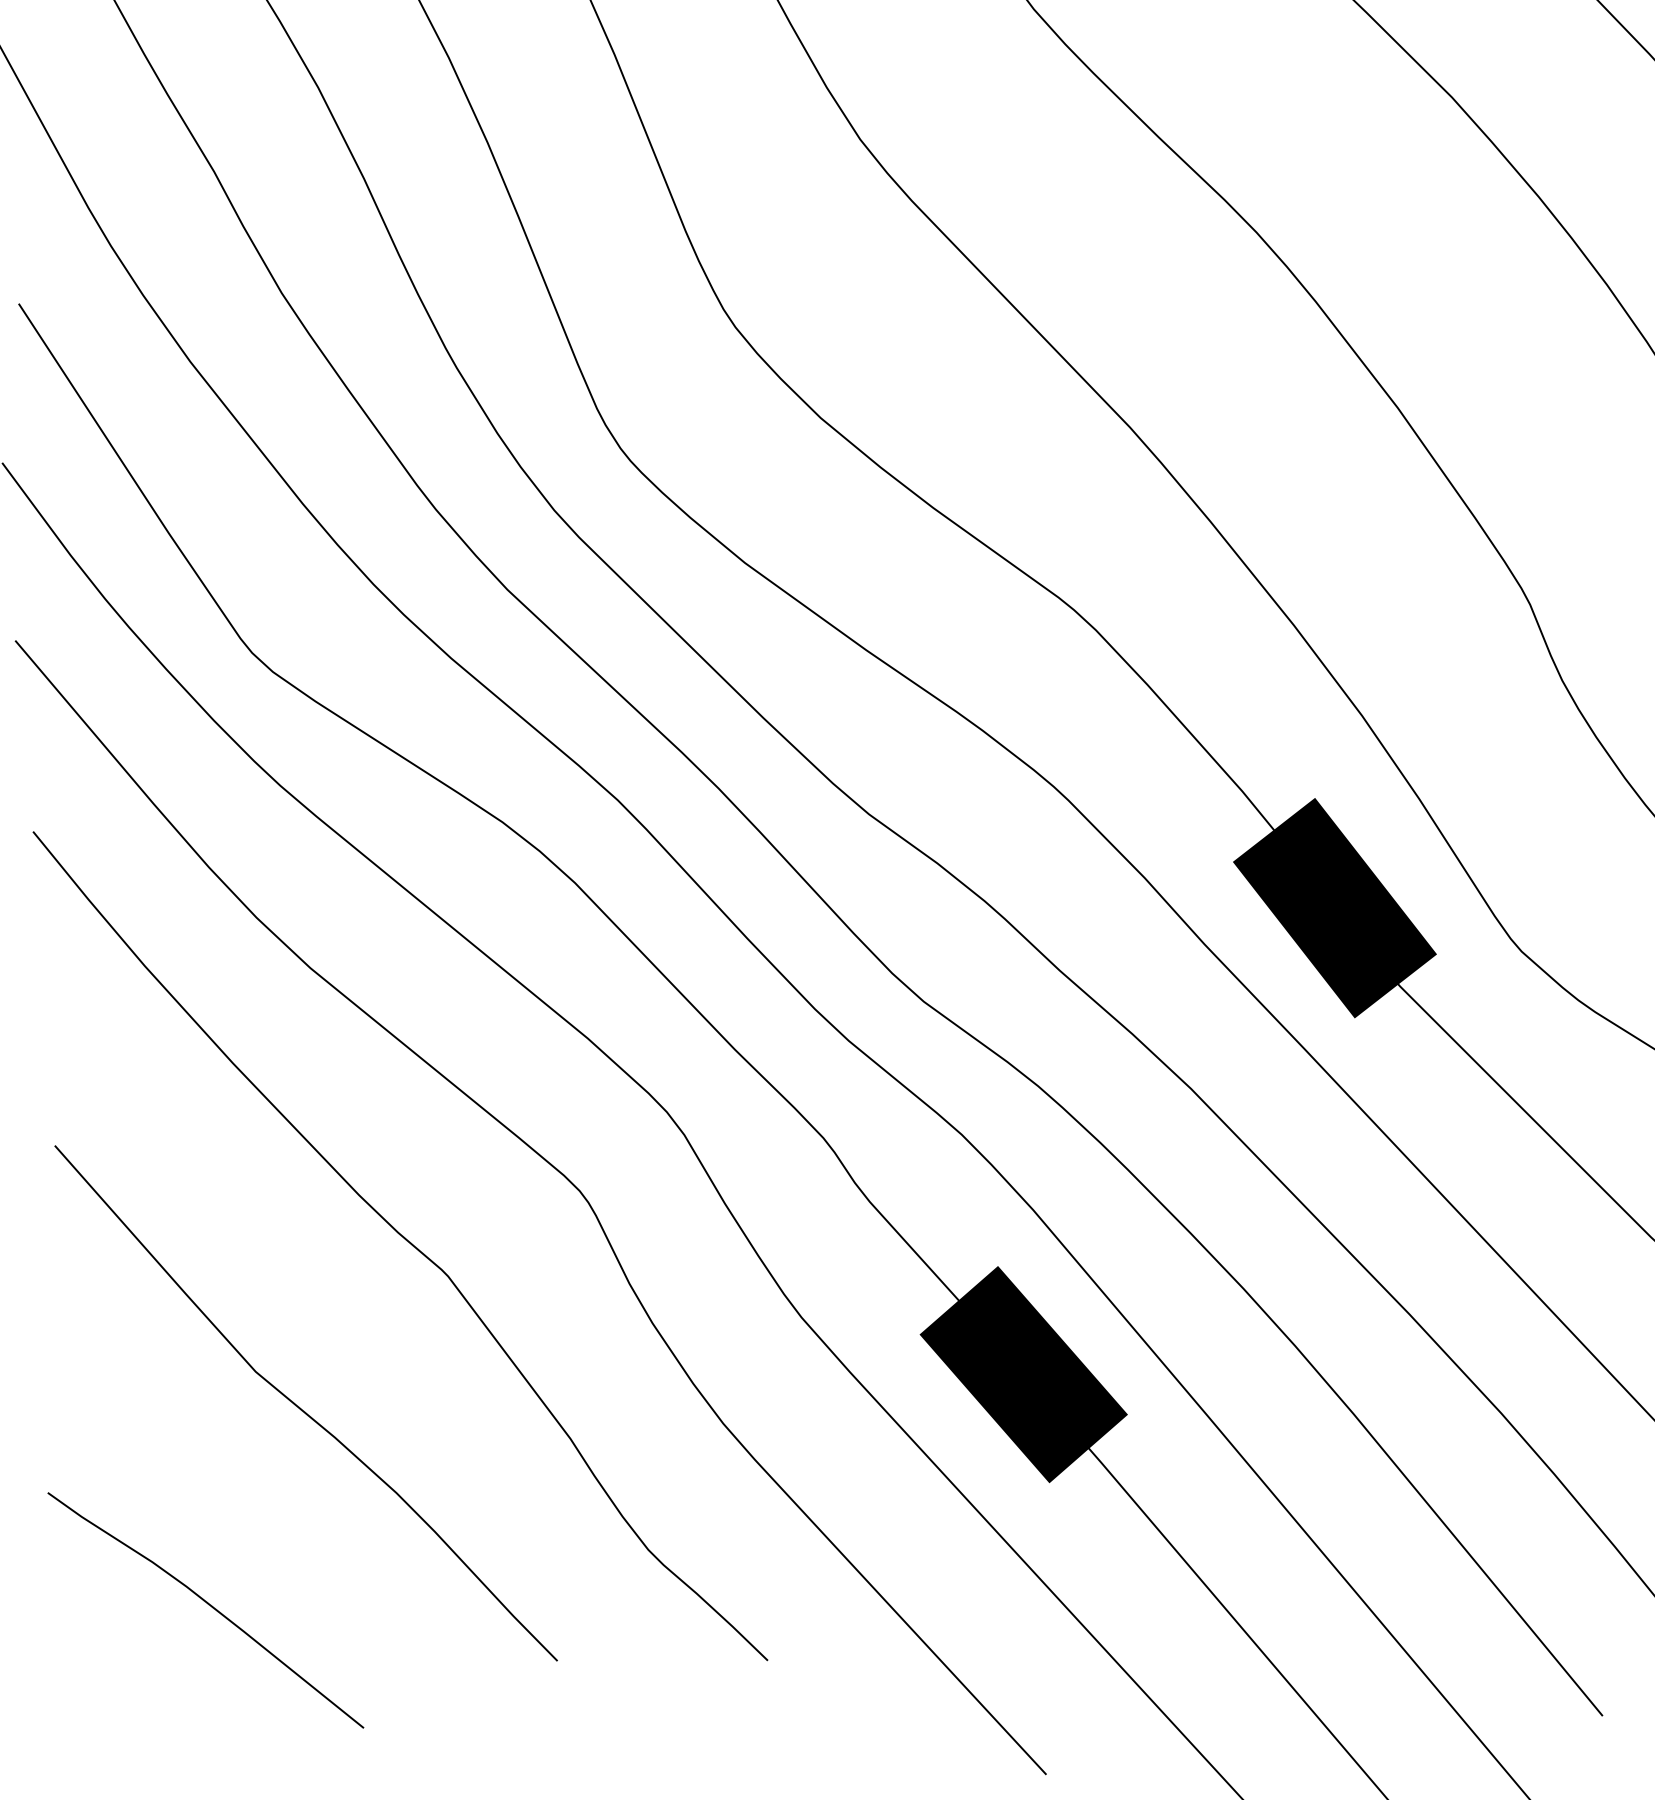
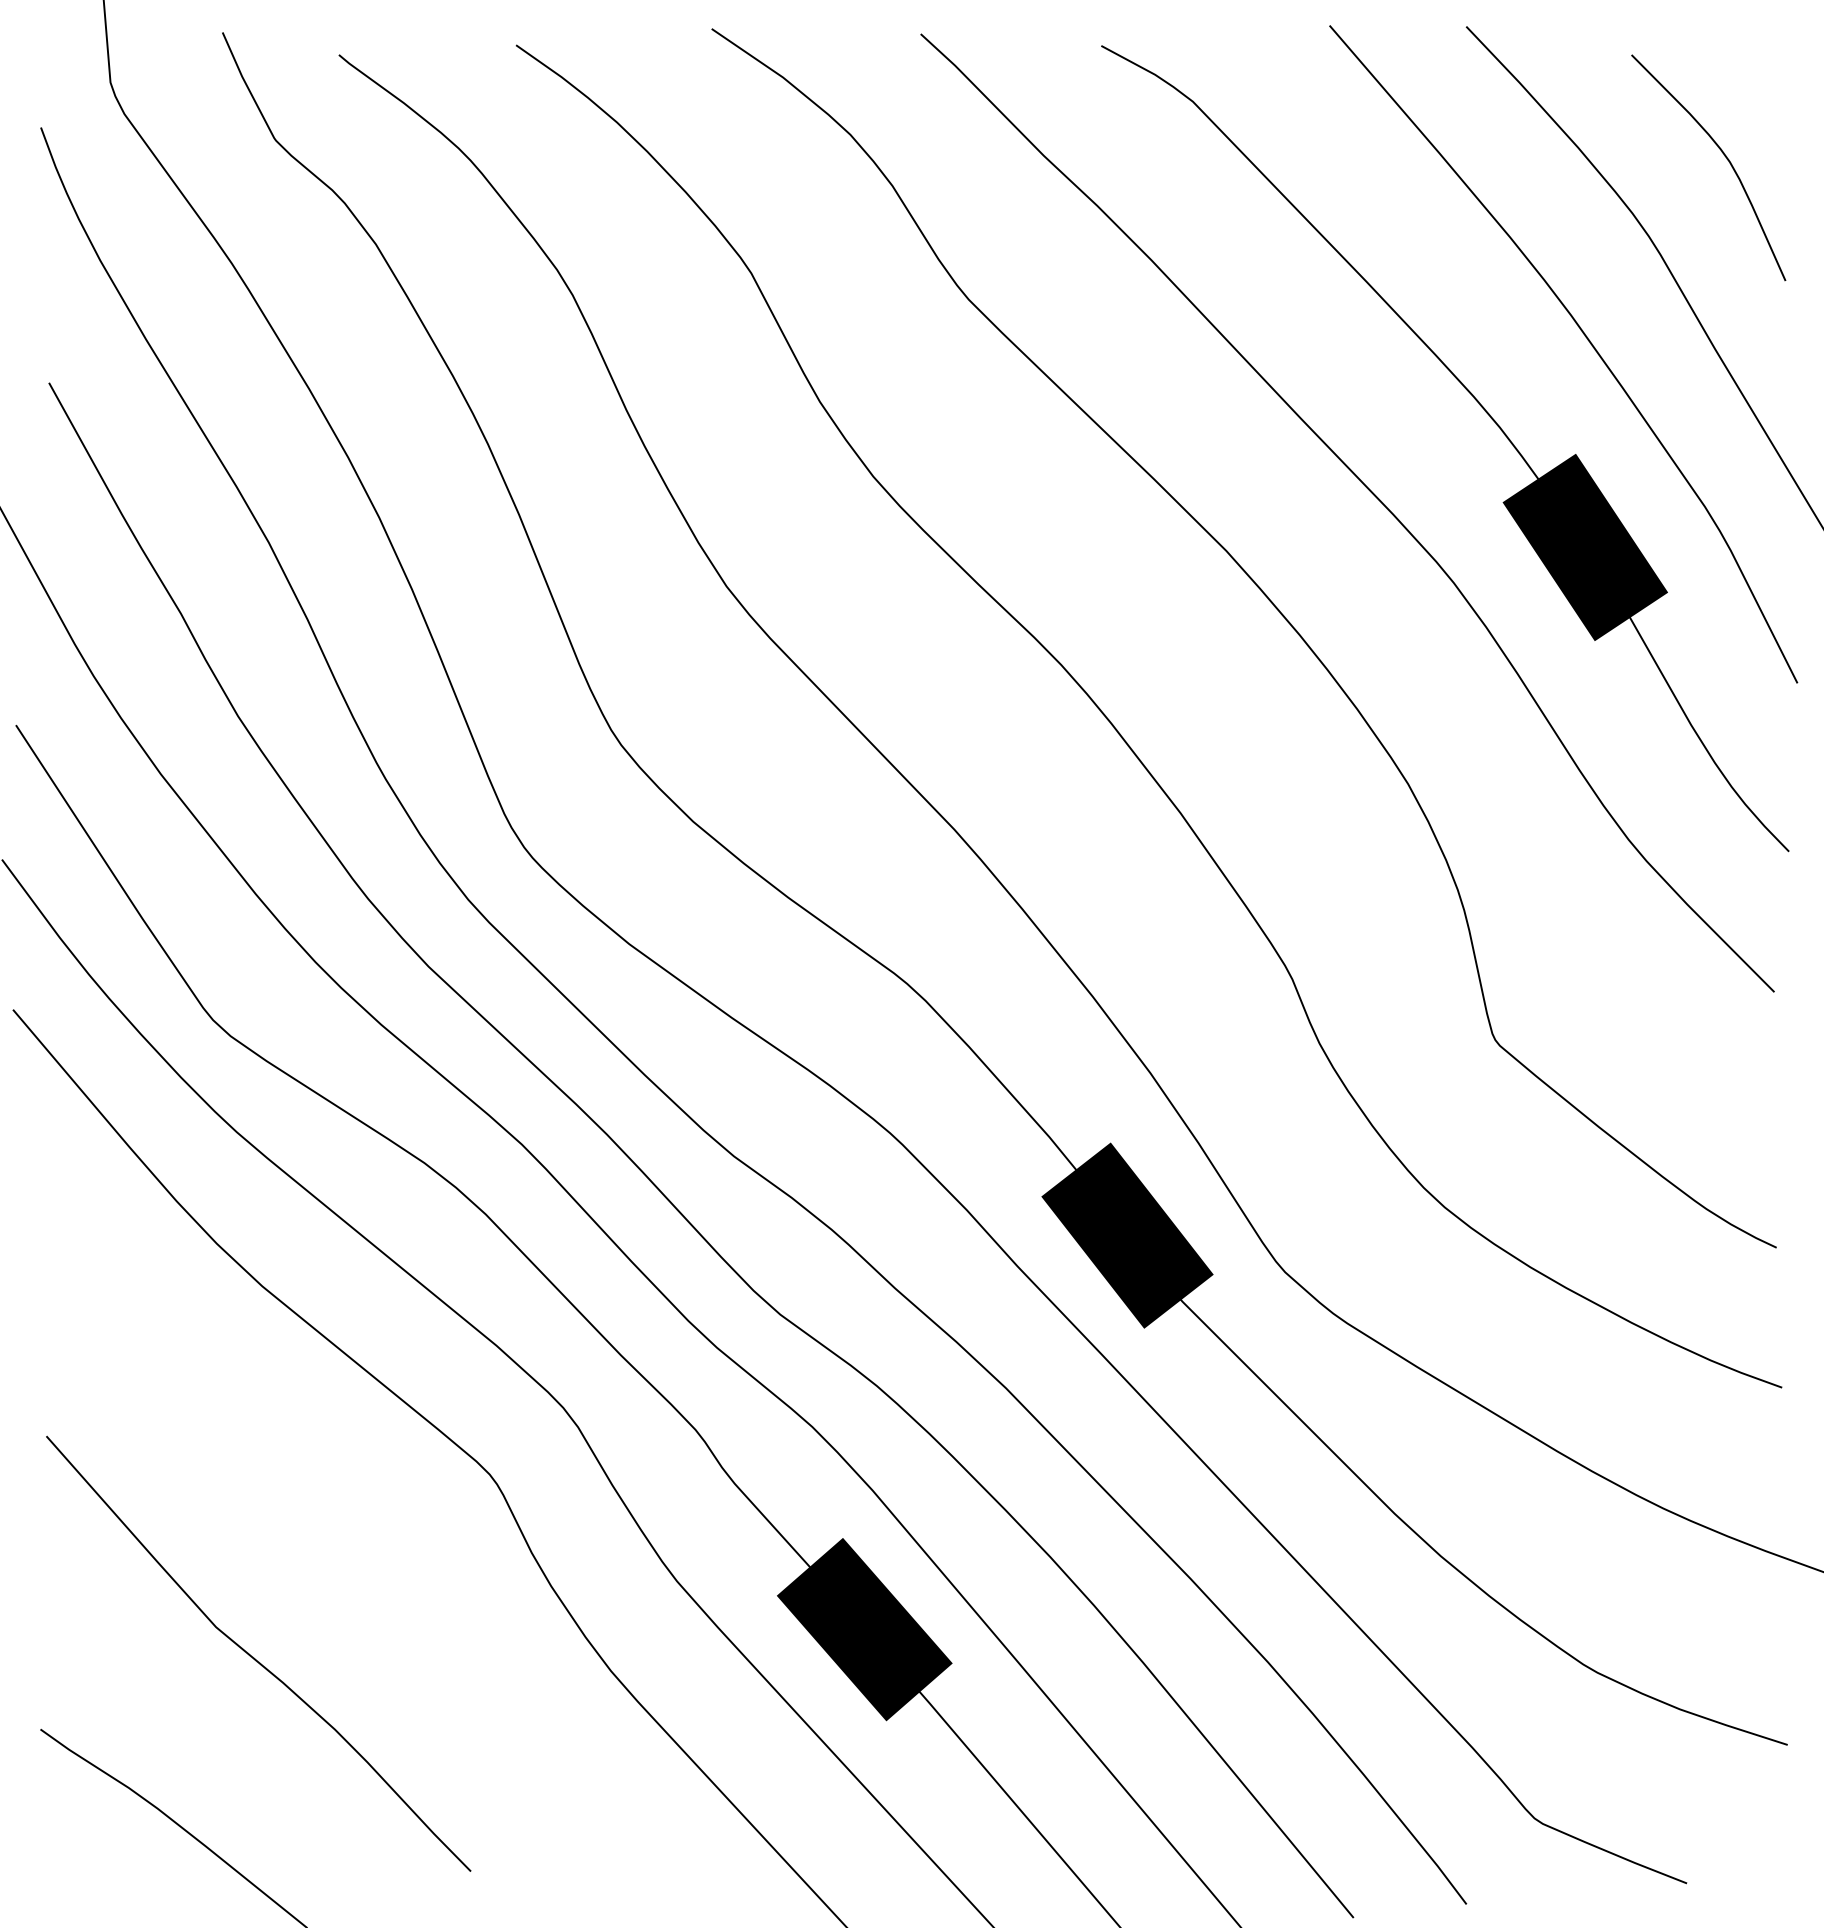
curve: (404, 1239) -> (341, 1515), removed

